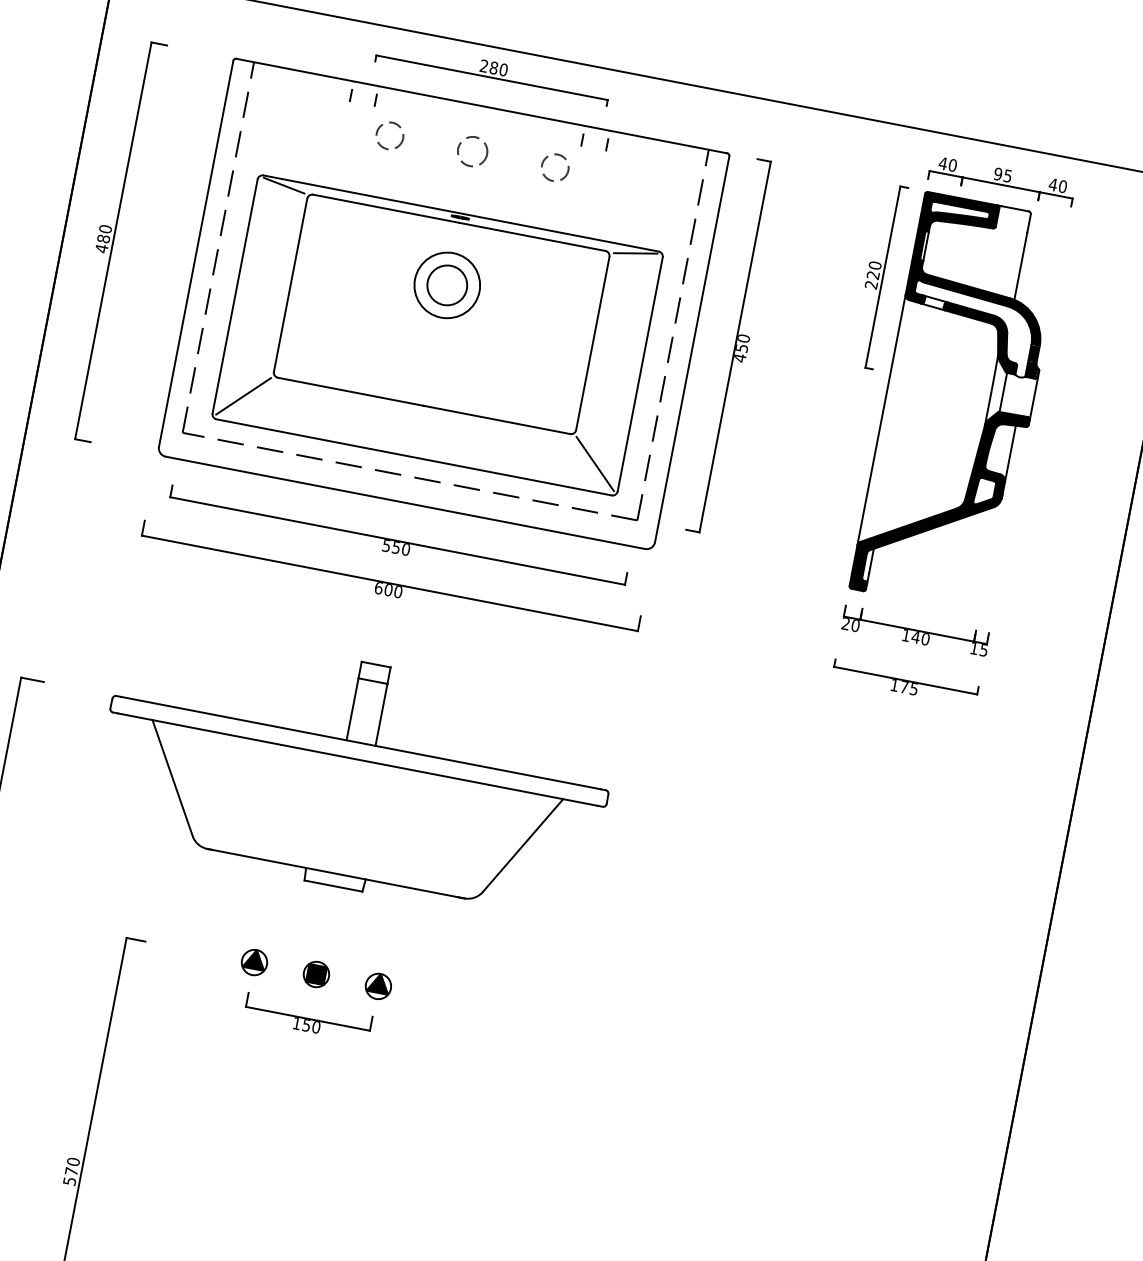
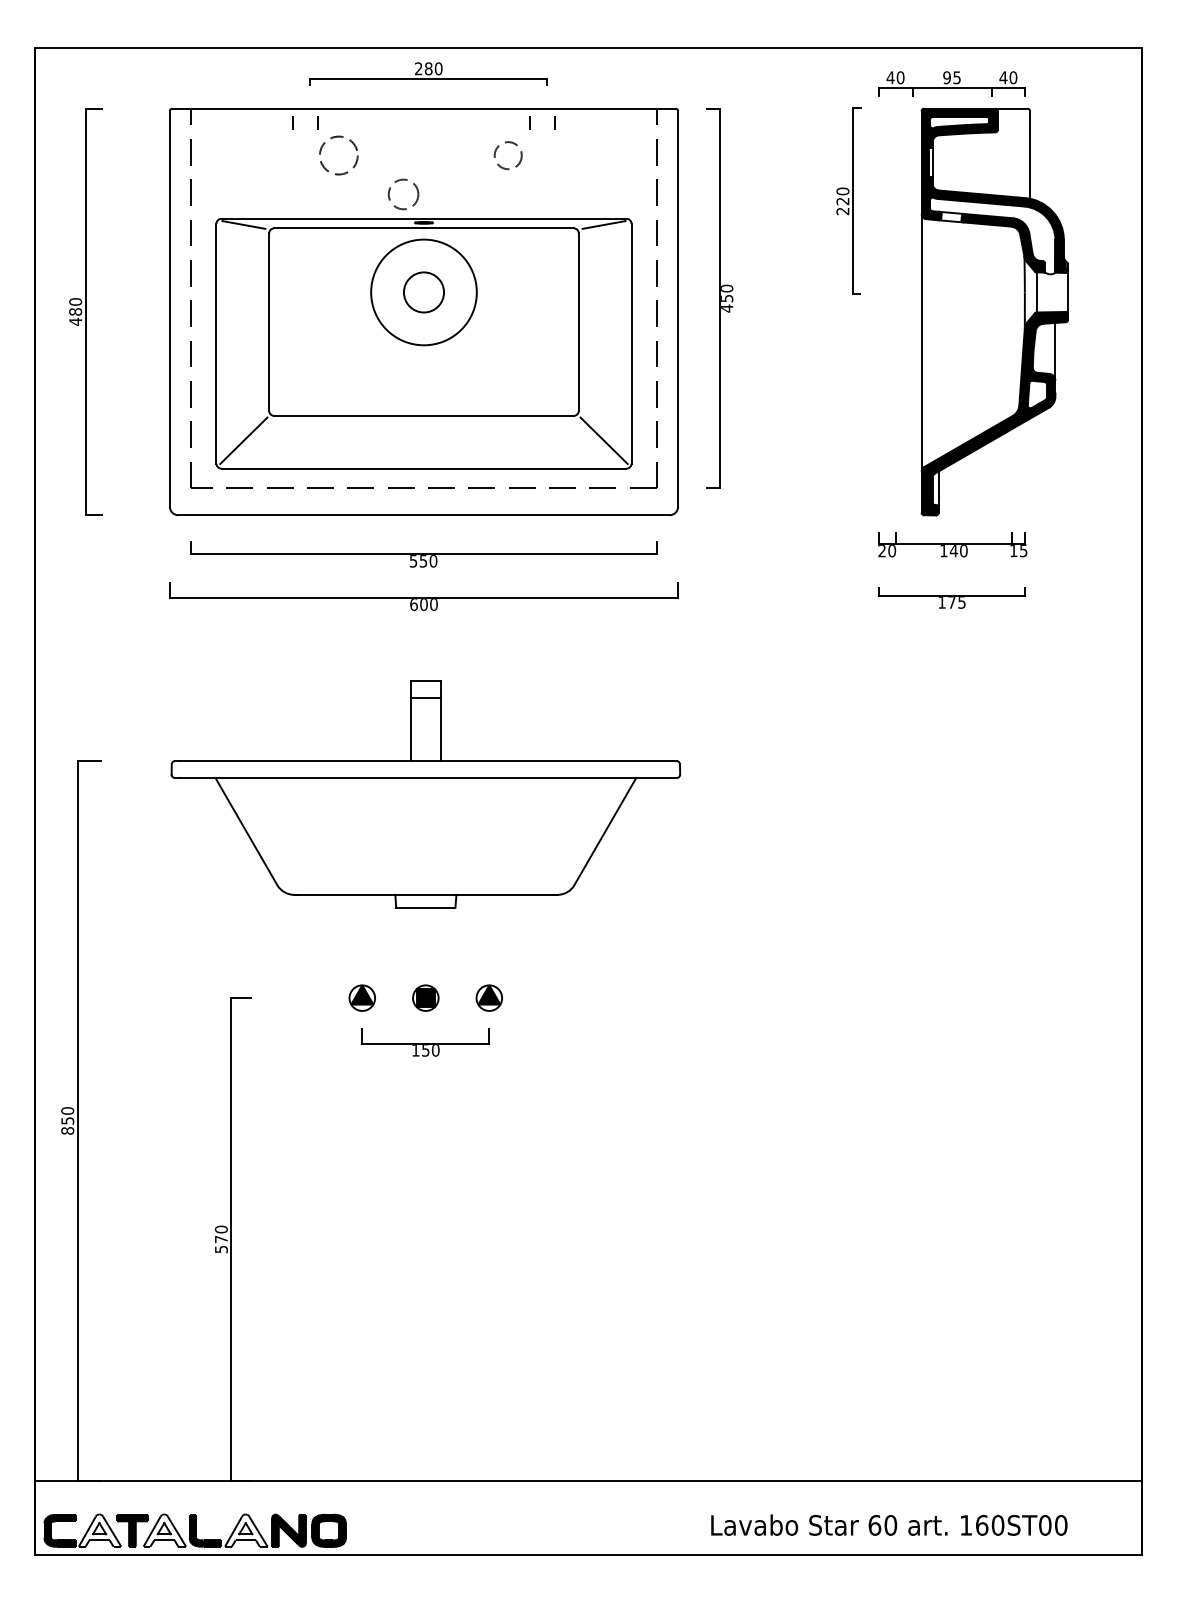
circle: (389, 135) -> (338, 155), size x1.4
circle: (472, 151) -> (403, 194), moved
circle: (446, 285) -> (423, 292), size x1.6
part: (958, 403) -> (994, 311), moved

